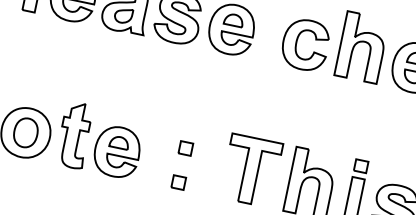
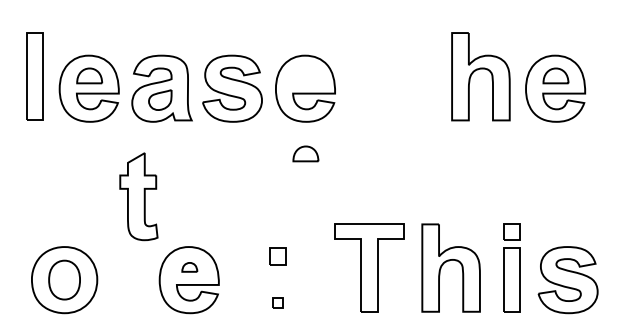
part: (233, 19) -> (305, 153), moved
part: (296, 42) -> (394, 88), removed
part: (74, 134) -> (138, 196), moved
part: (119, 142) -> (189, 267), size x0.6
part: (178, 182) -> (277, 303), size x0.6

